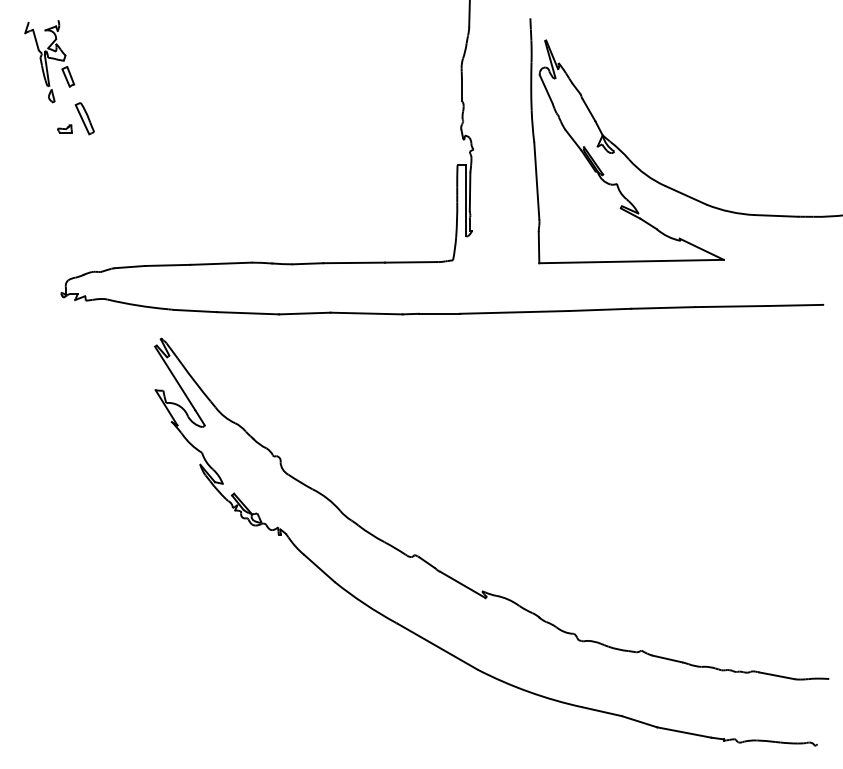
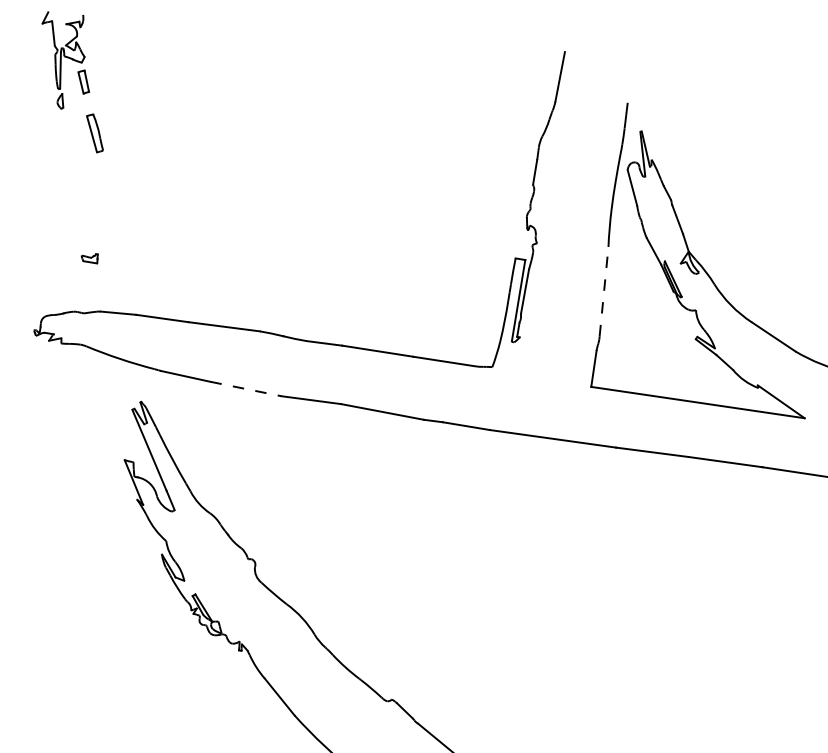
part: (64, 128) -> (89, 256), moved
line: (536, 180) -> (603, 290), solid -> dashed
line: (248, 313) -> (246, 389), solid -> dashed

